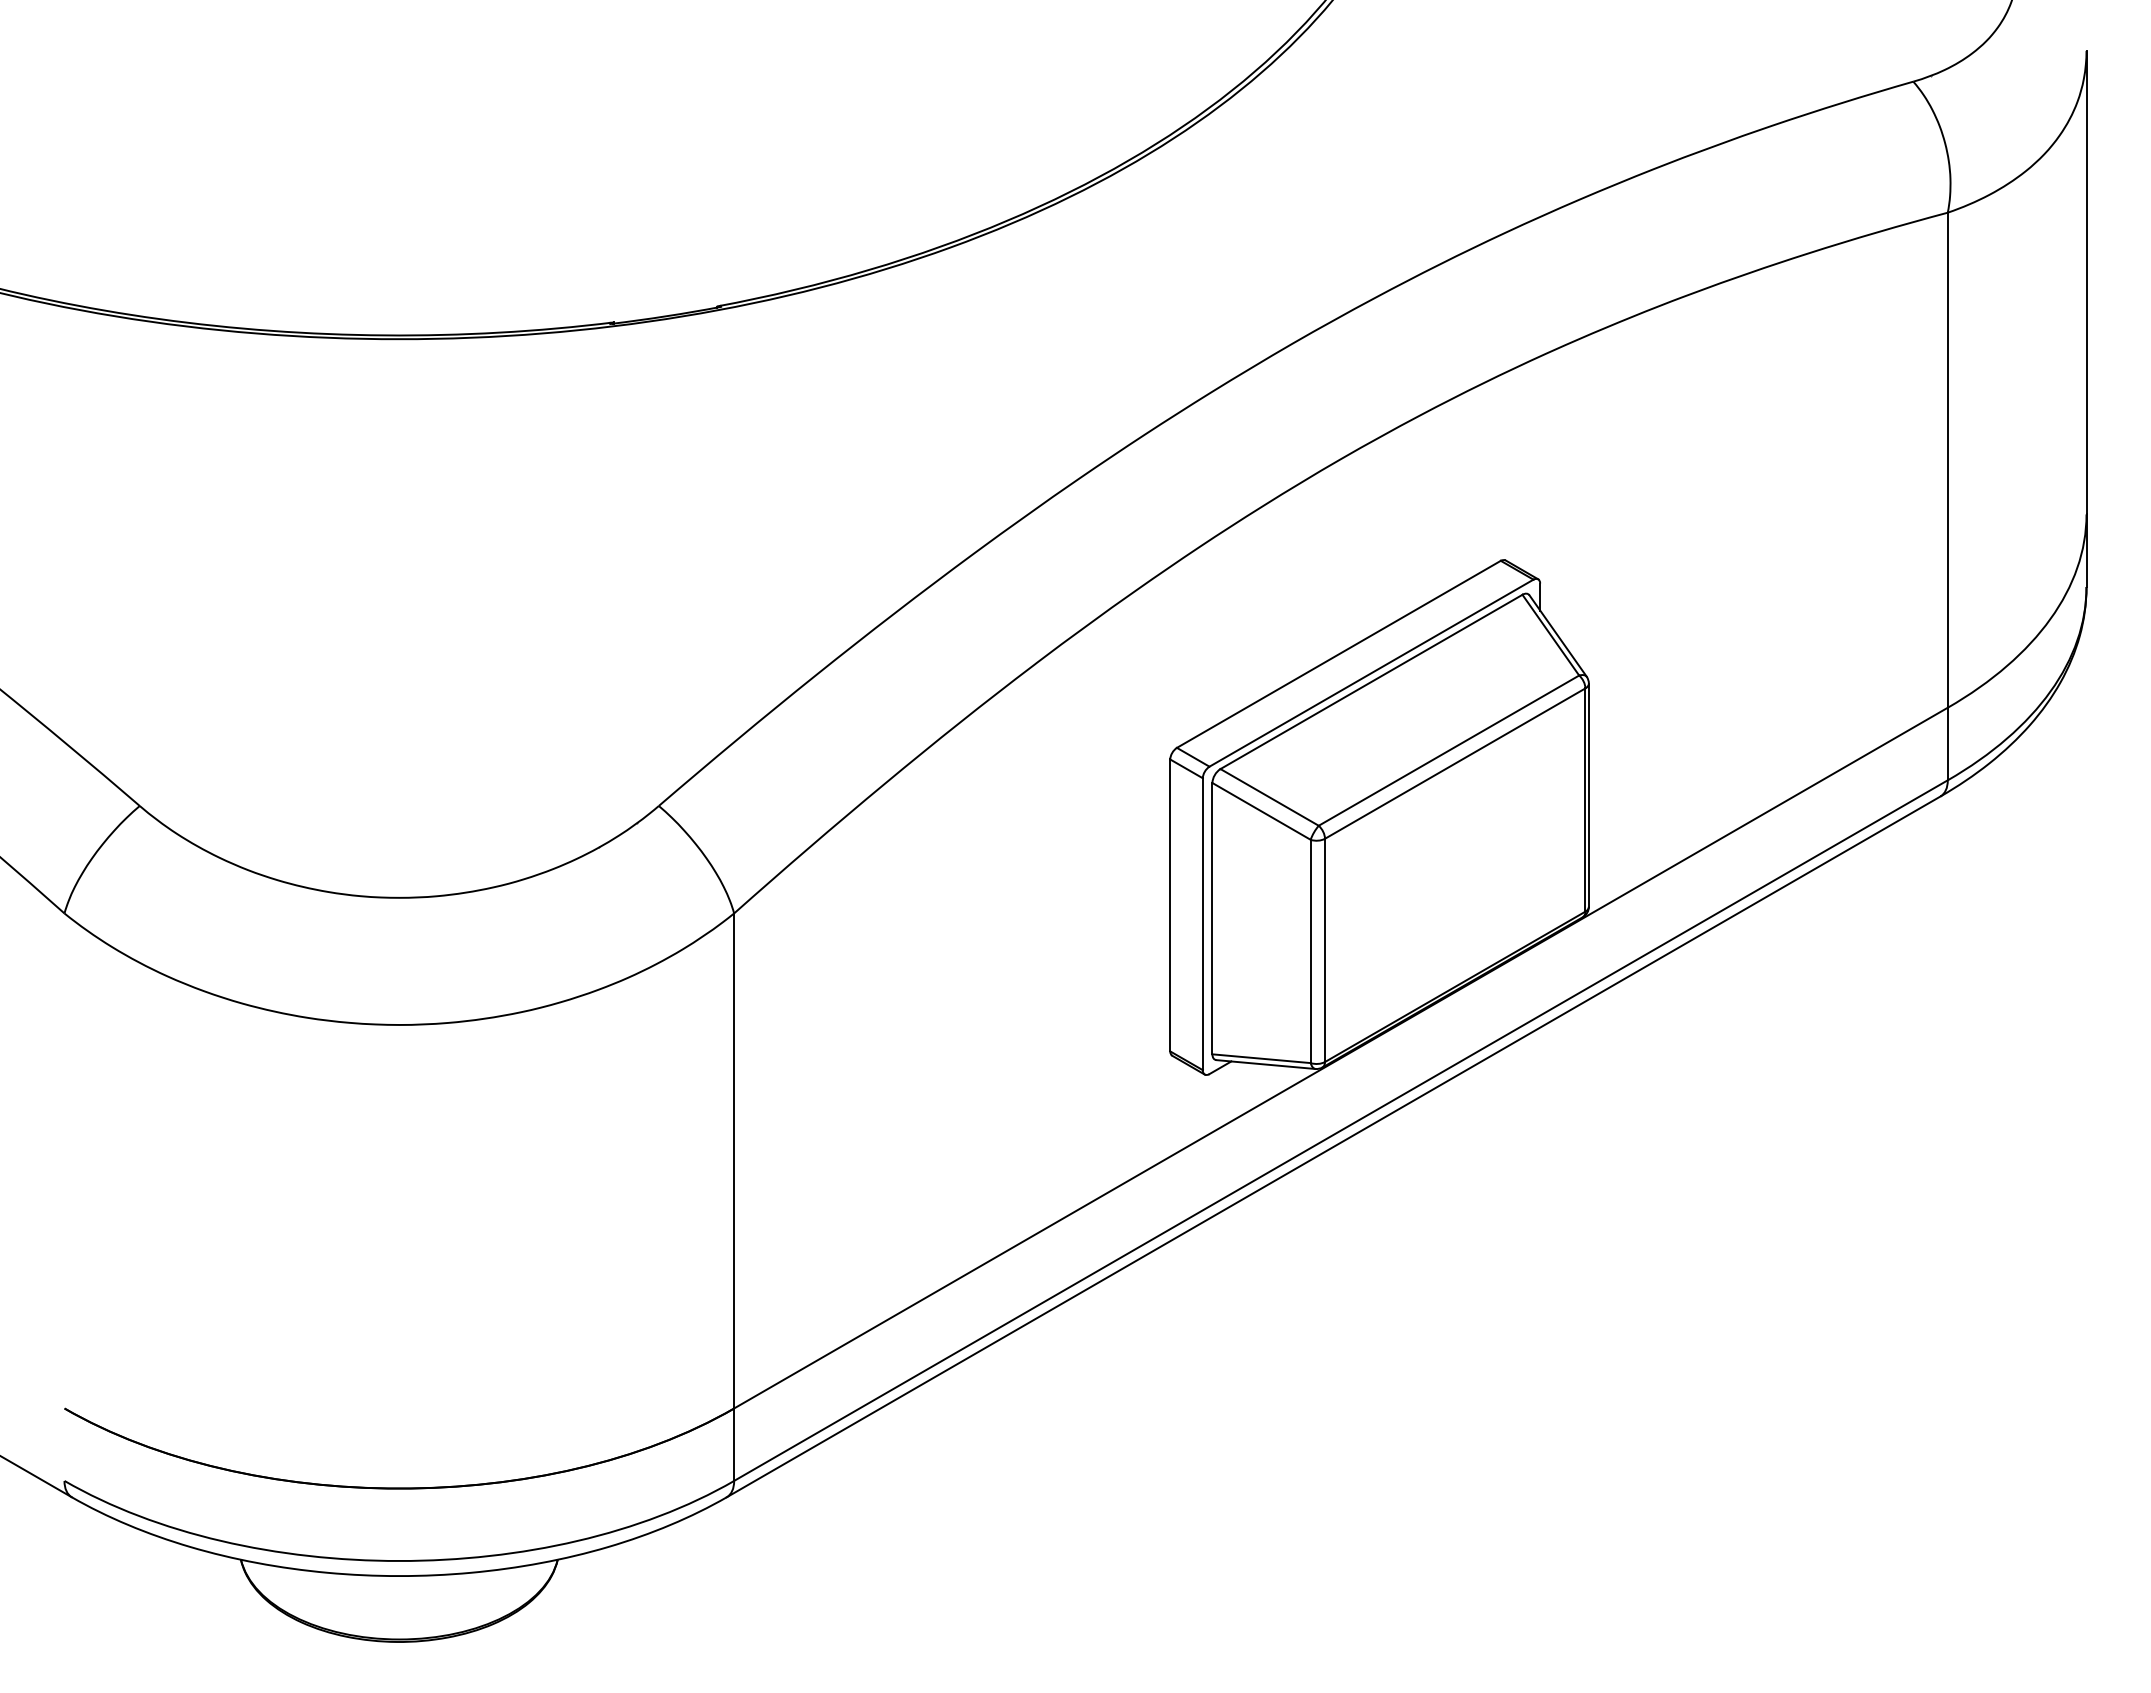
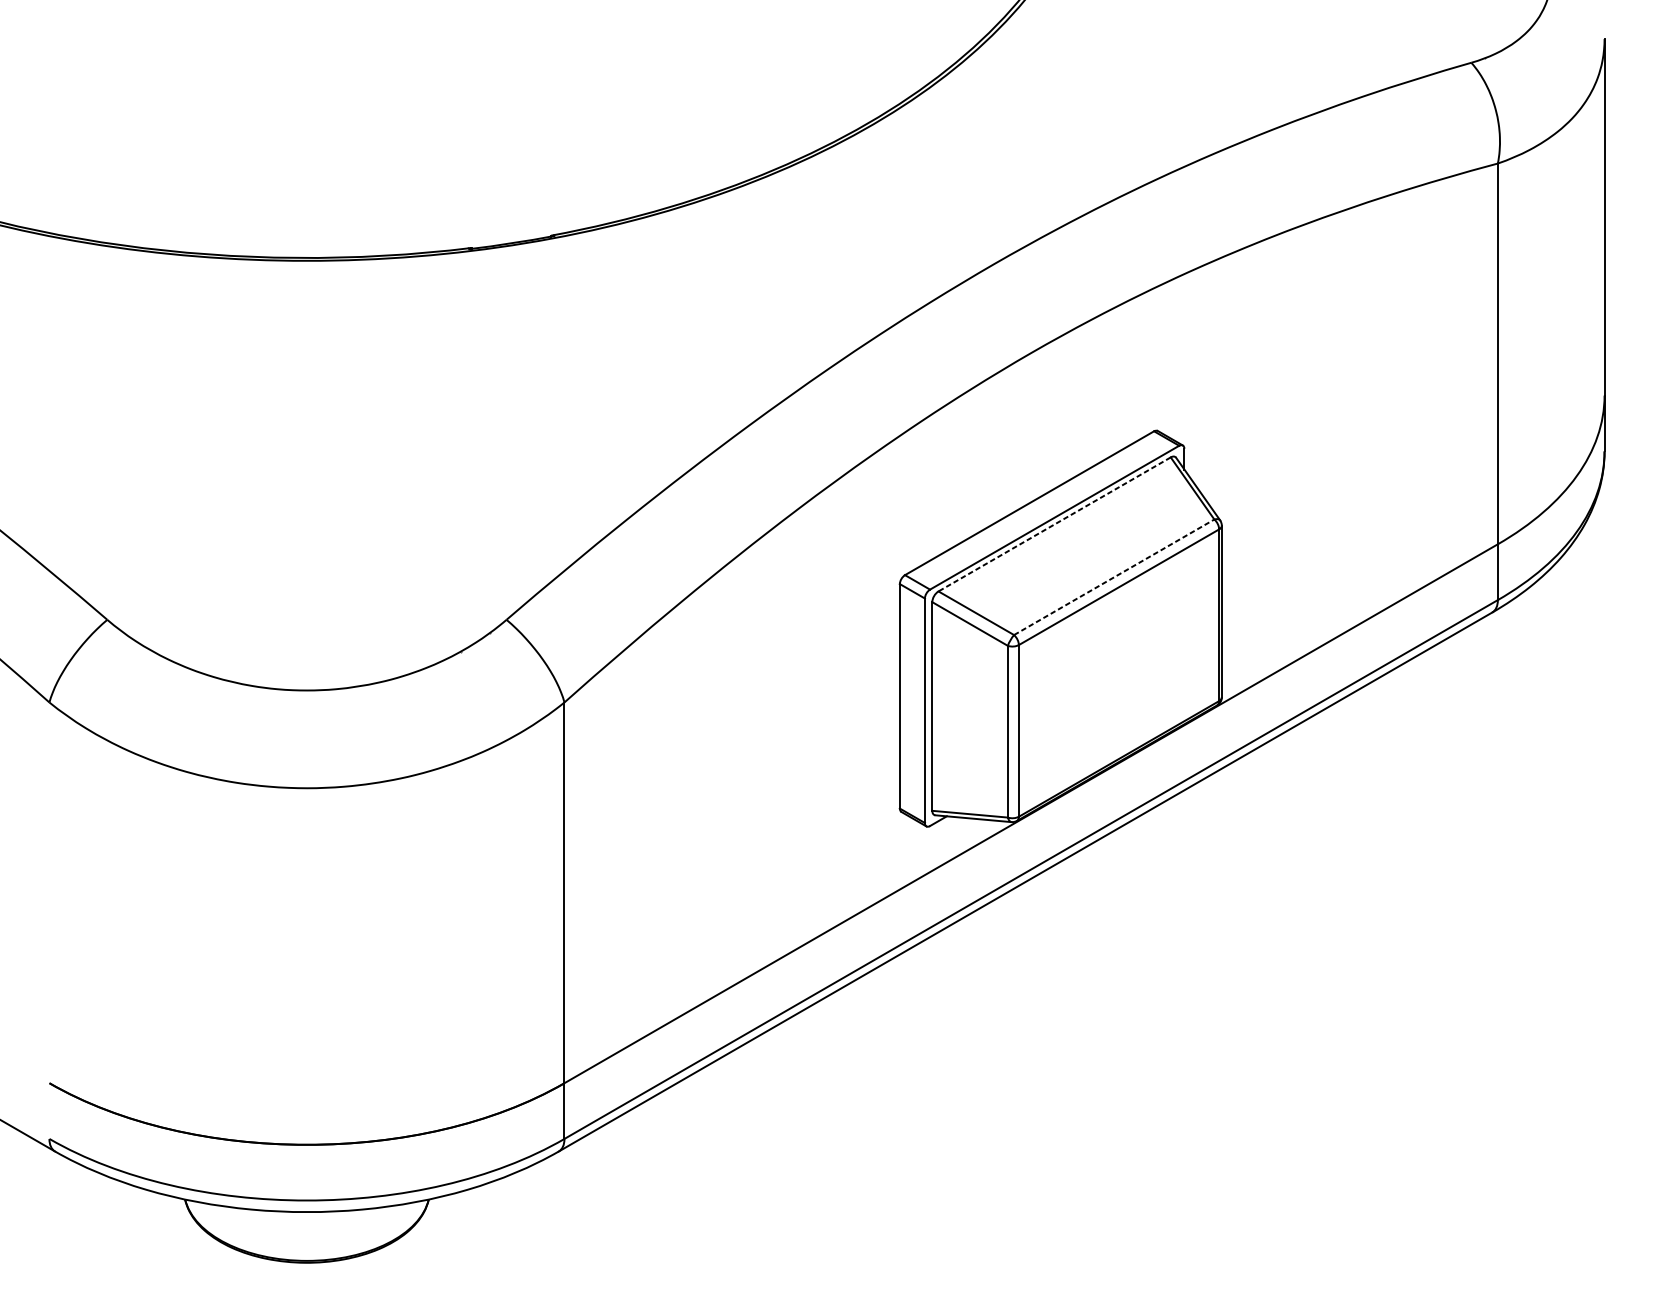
line: (1371, 682) -> (1054, 524), solid -> dashed
line: (1449, 750) -> (1114, 577), solid -> dashed

